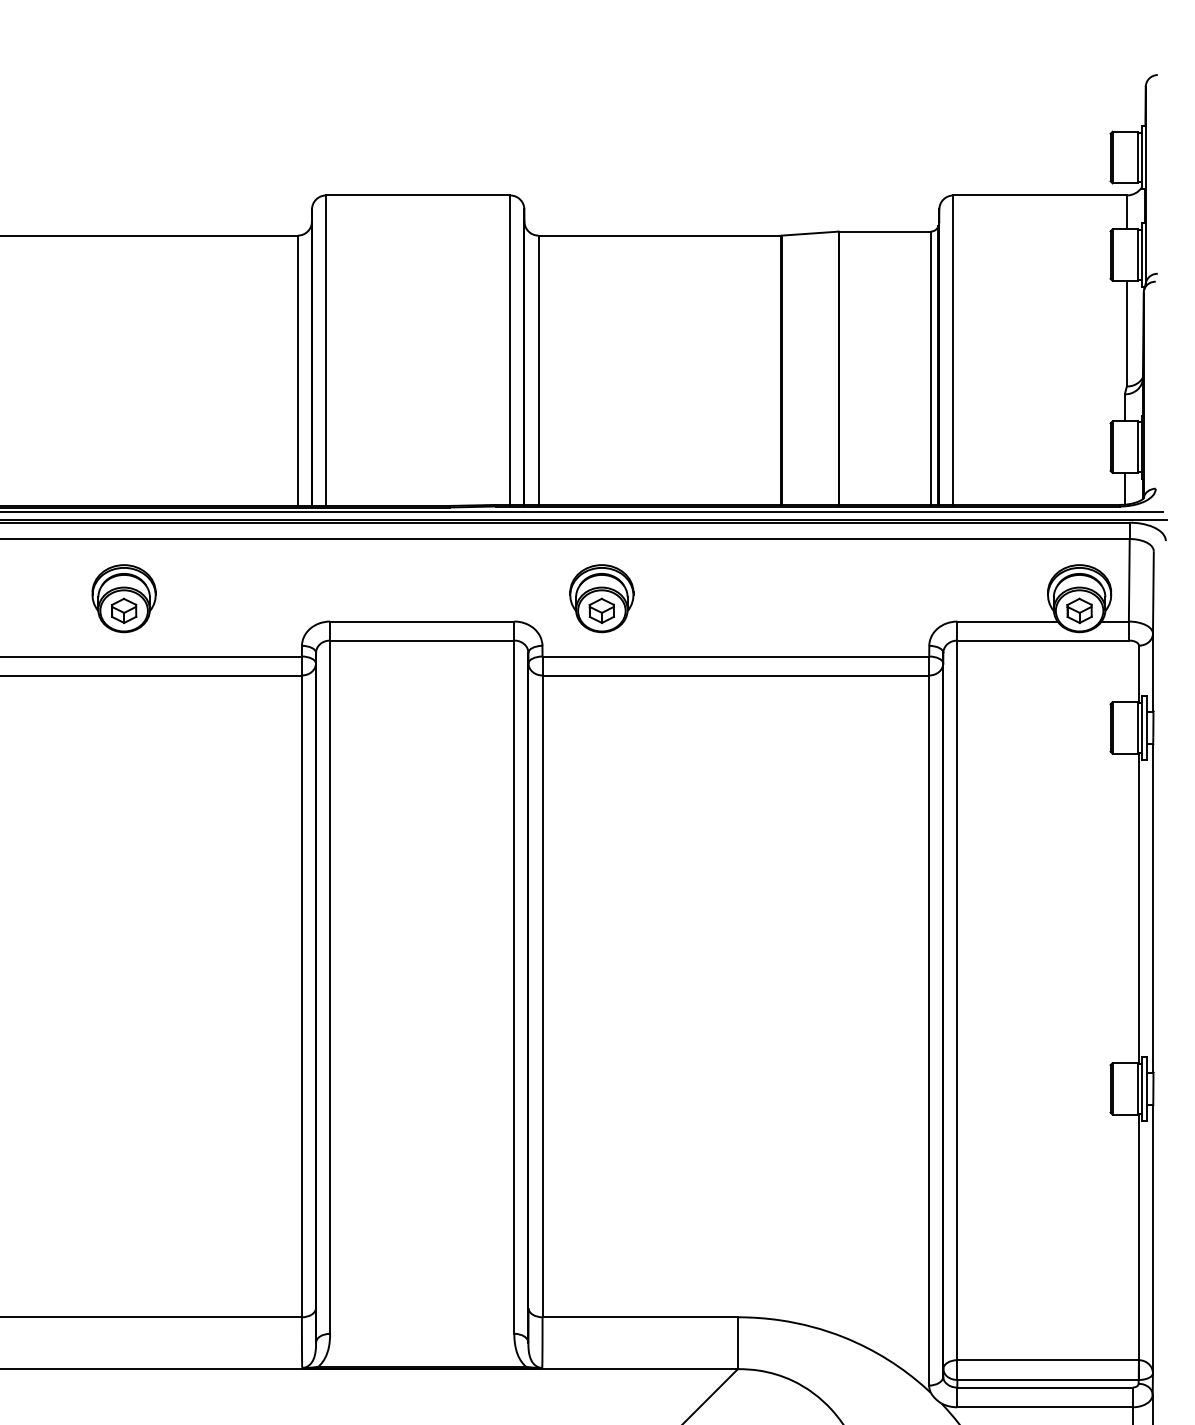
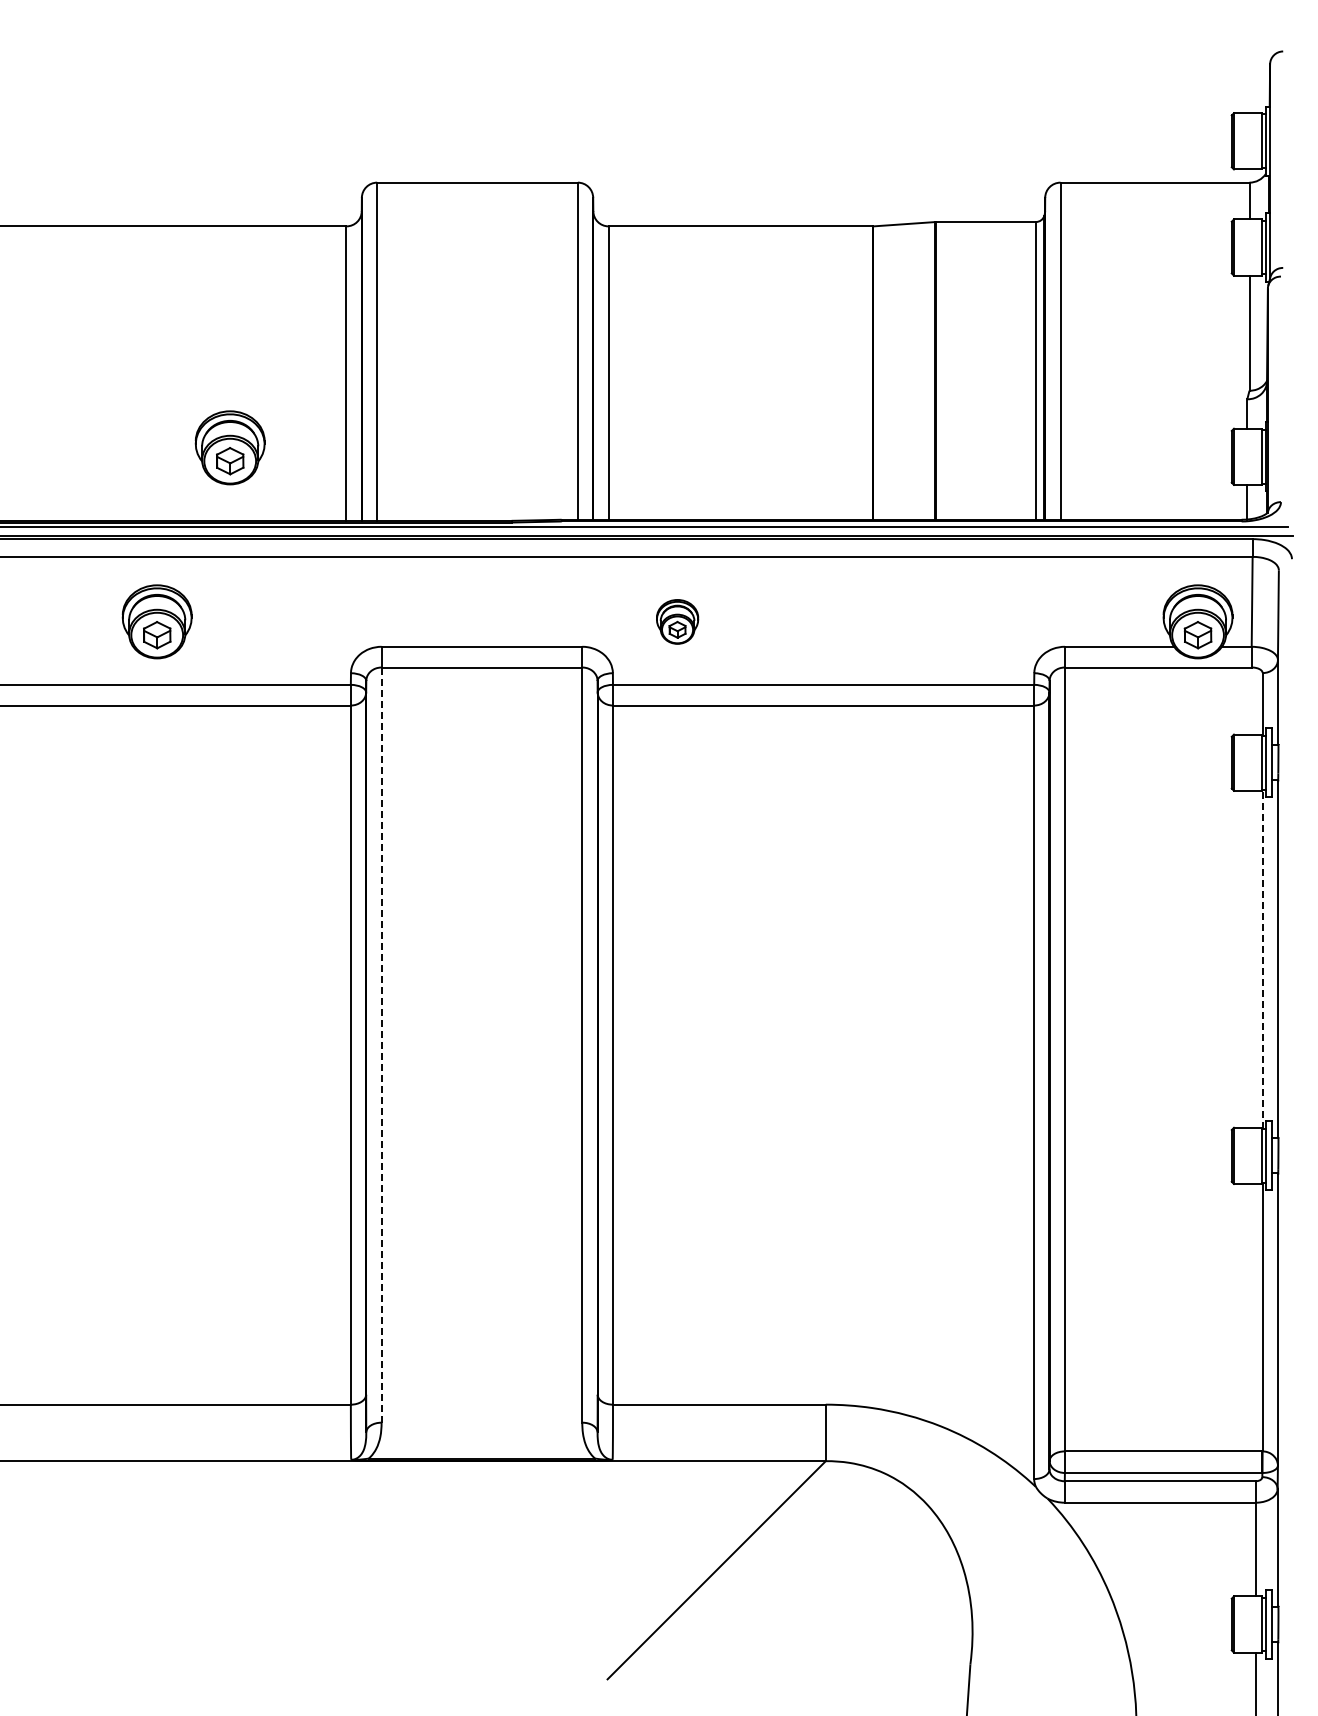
part: (190, 438) -> (229, 447), added
part: (601, 598) -> (677, 621), size x0.6
line: (1138, 908) -> (1262, 959), solid -> dashed
line: (330, 987) -> (381, 1045), solid -> dashed

